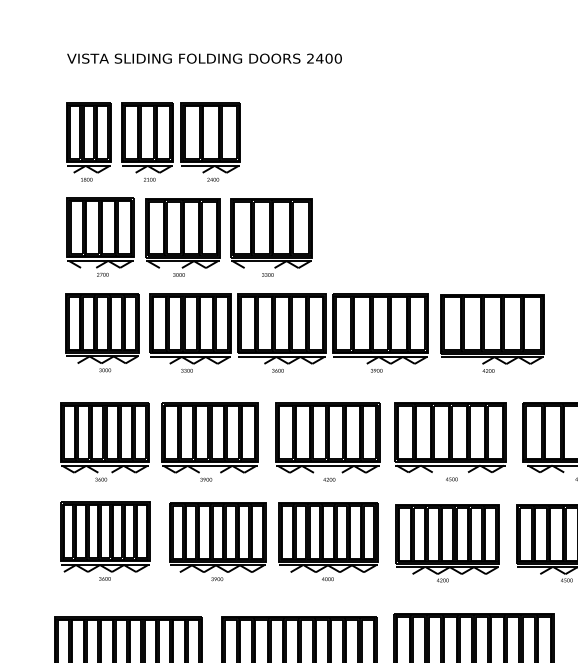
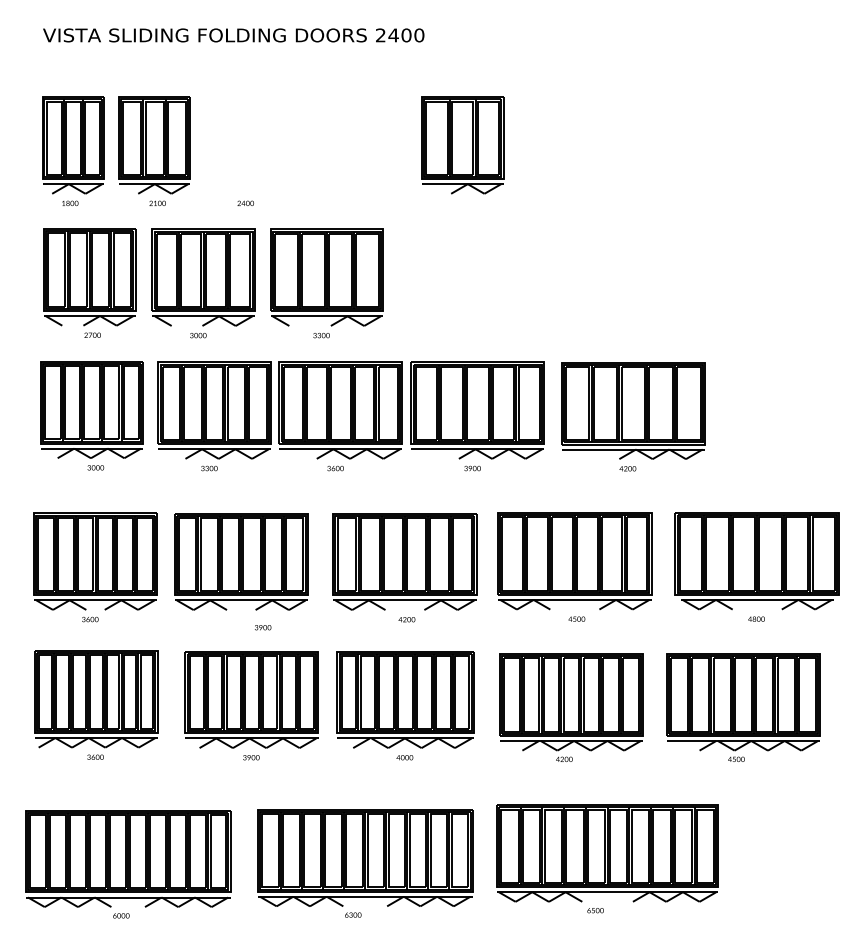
part: (210, 138) -> (462, 145), moved
text: (206, 479) -> (263, 627), moved

